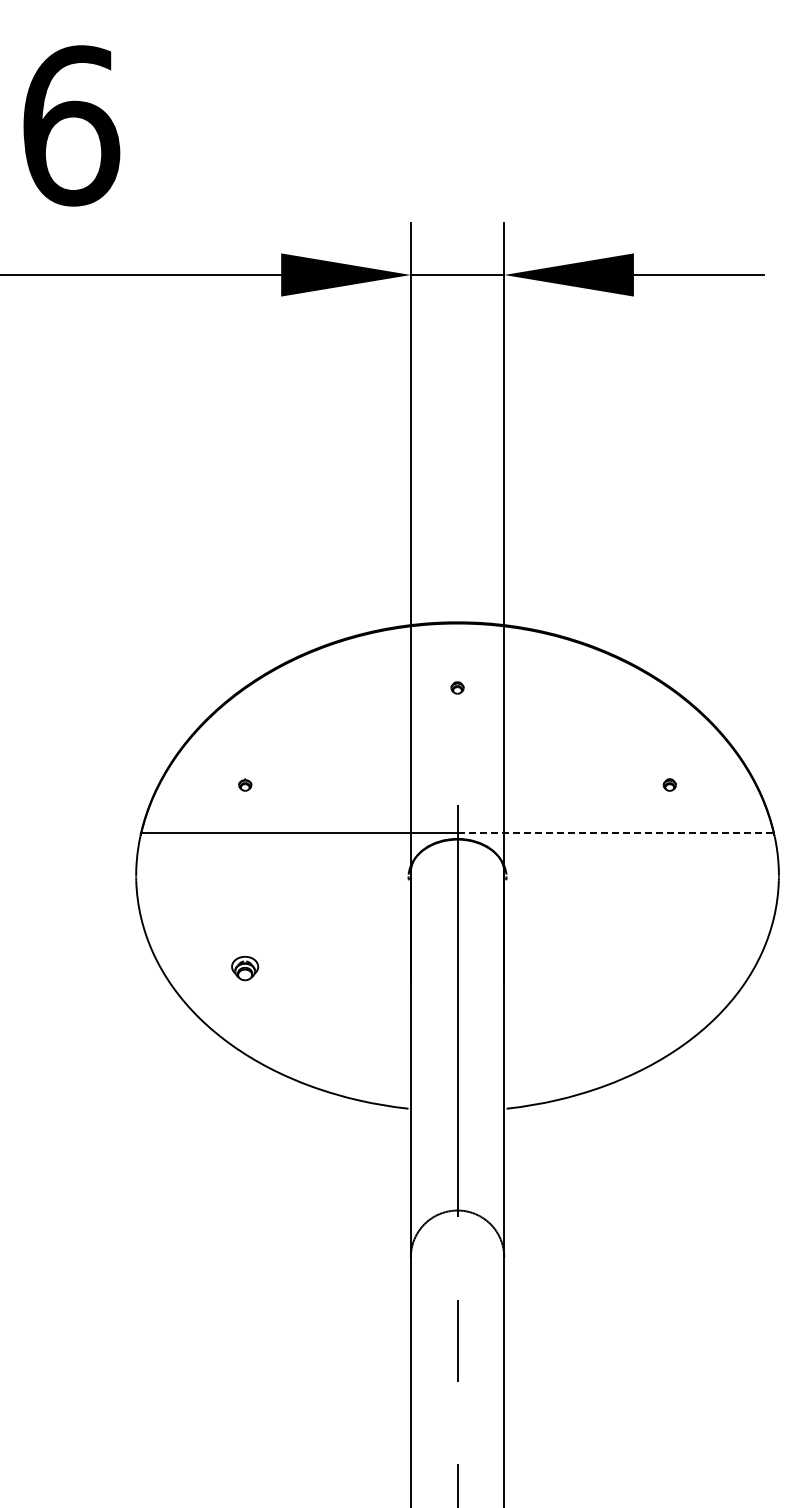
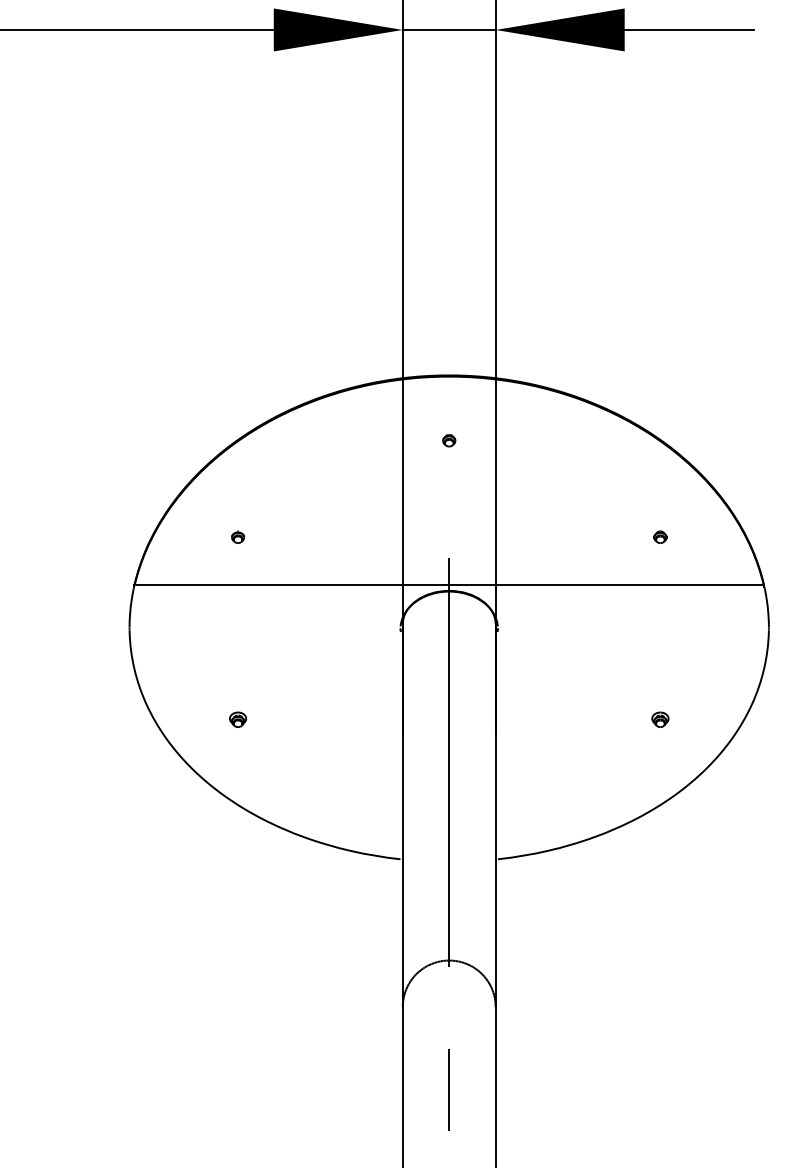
line: (616, 833) -> (607, 585), dashed -> solid
part: (245, 968) -> (238, 719), size x0.62
part: (669, 968) -> (660, 719), added

